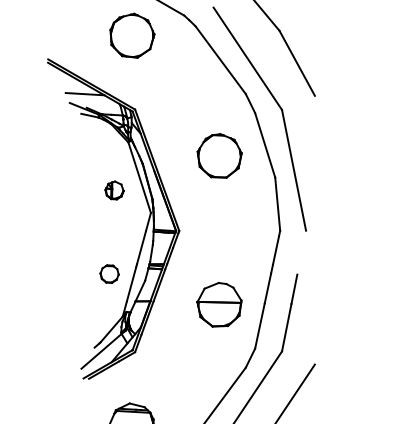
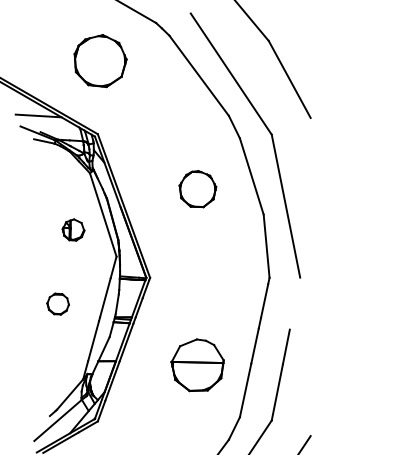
part: (132, 35) -> (100, 60), moved
part: (219, 155) -> (197, 188), size x0.7
part: (109, 273) -> (58, 303), moved

